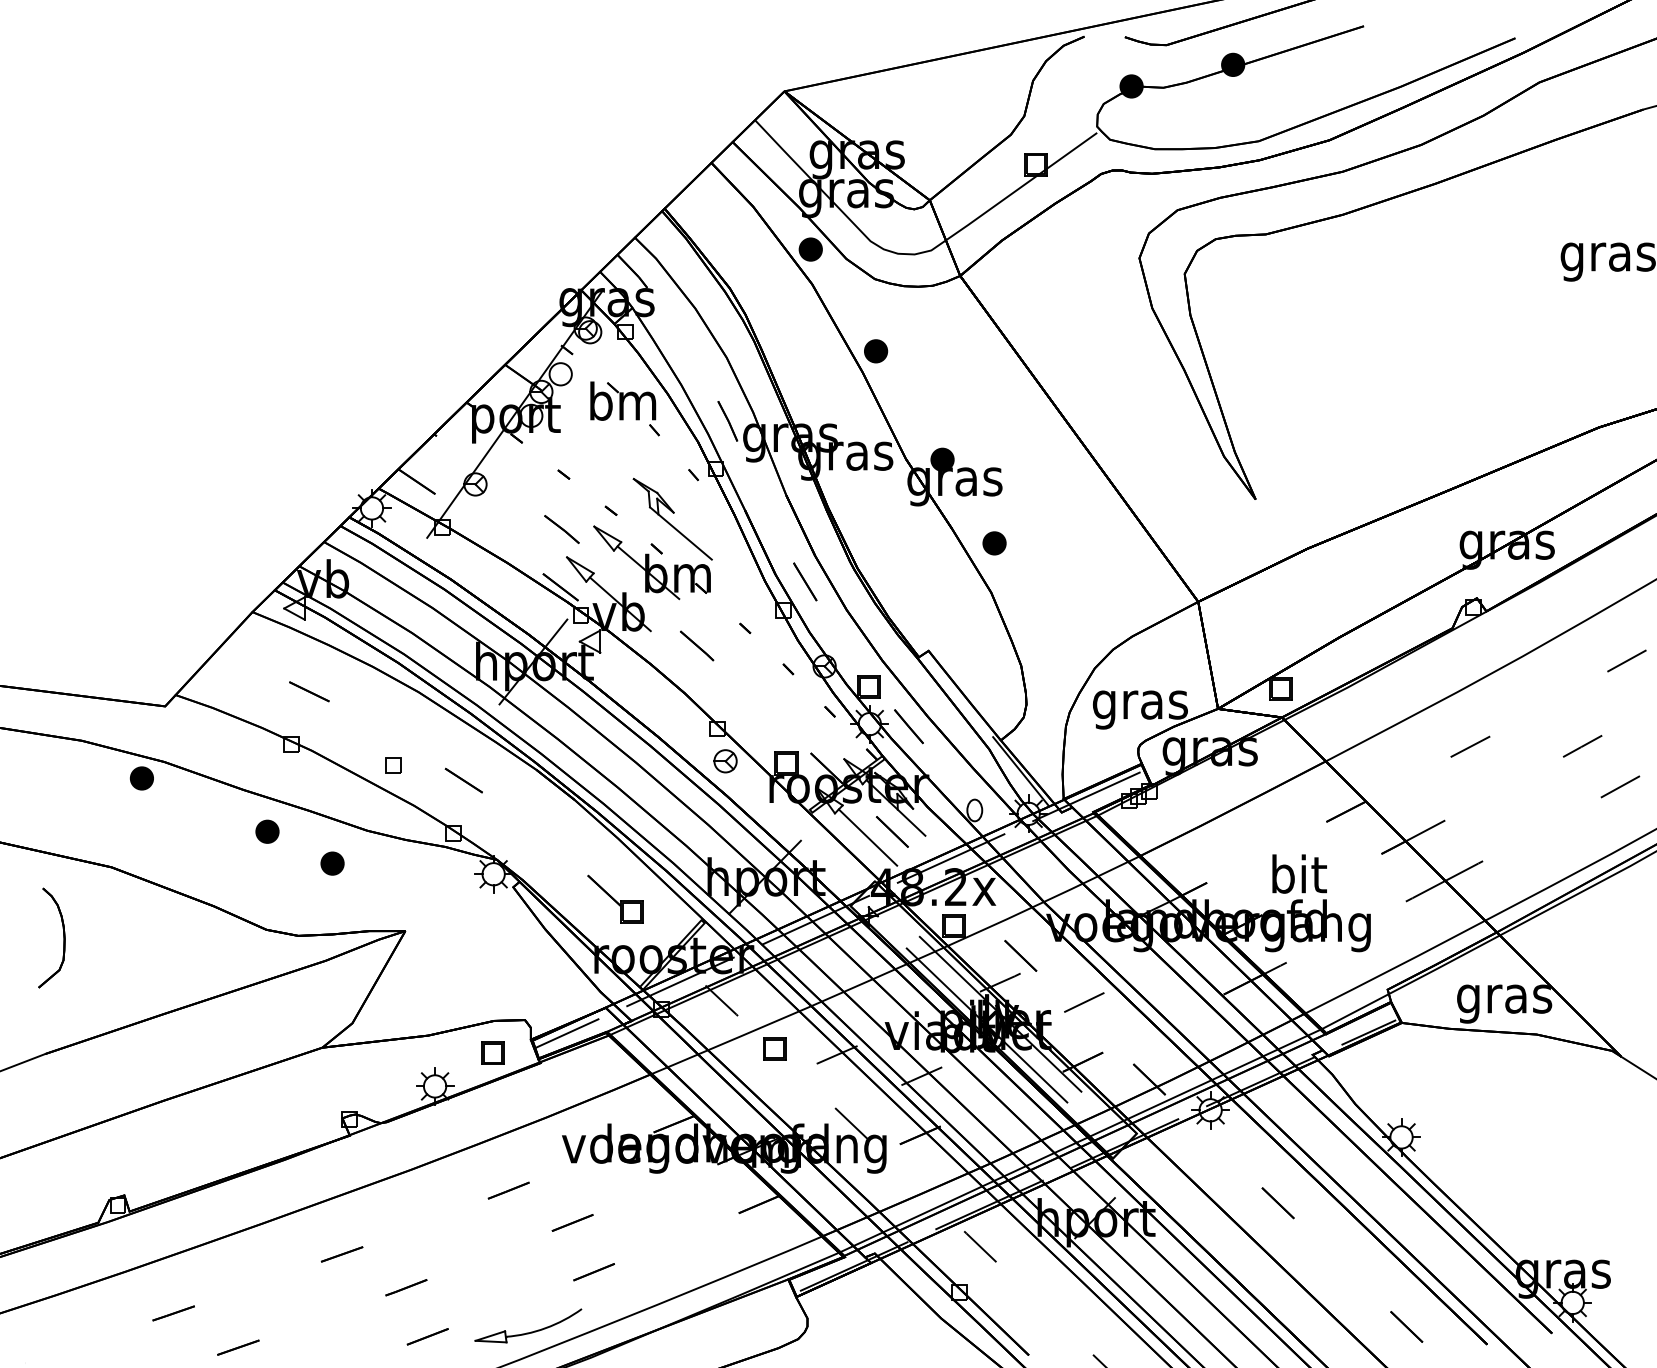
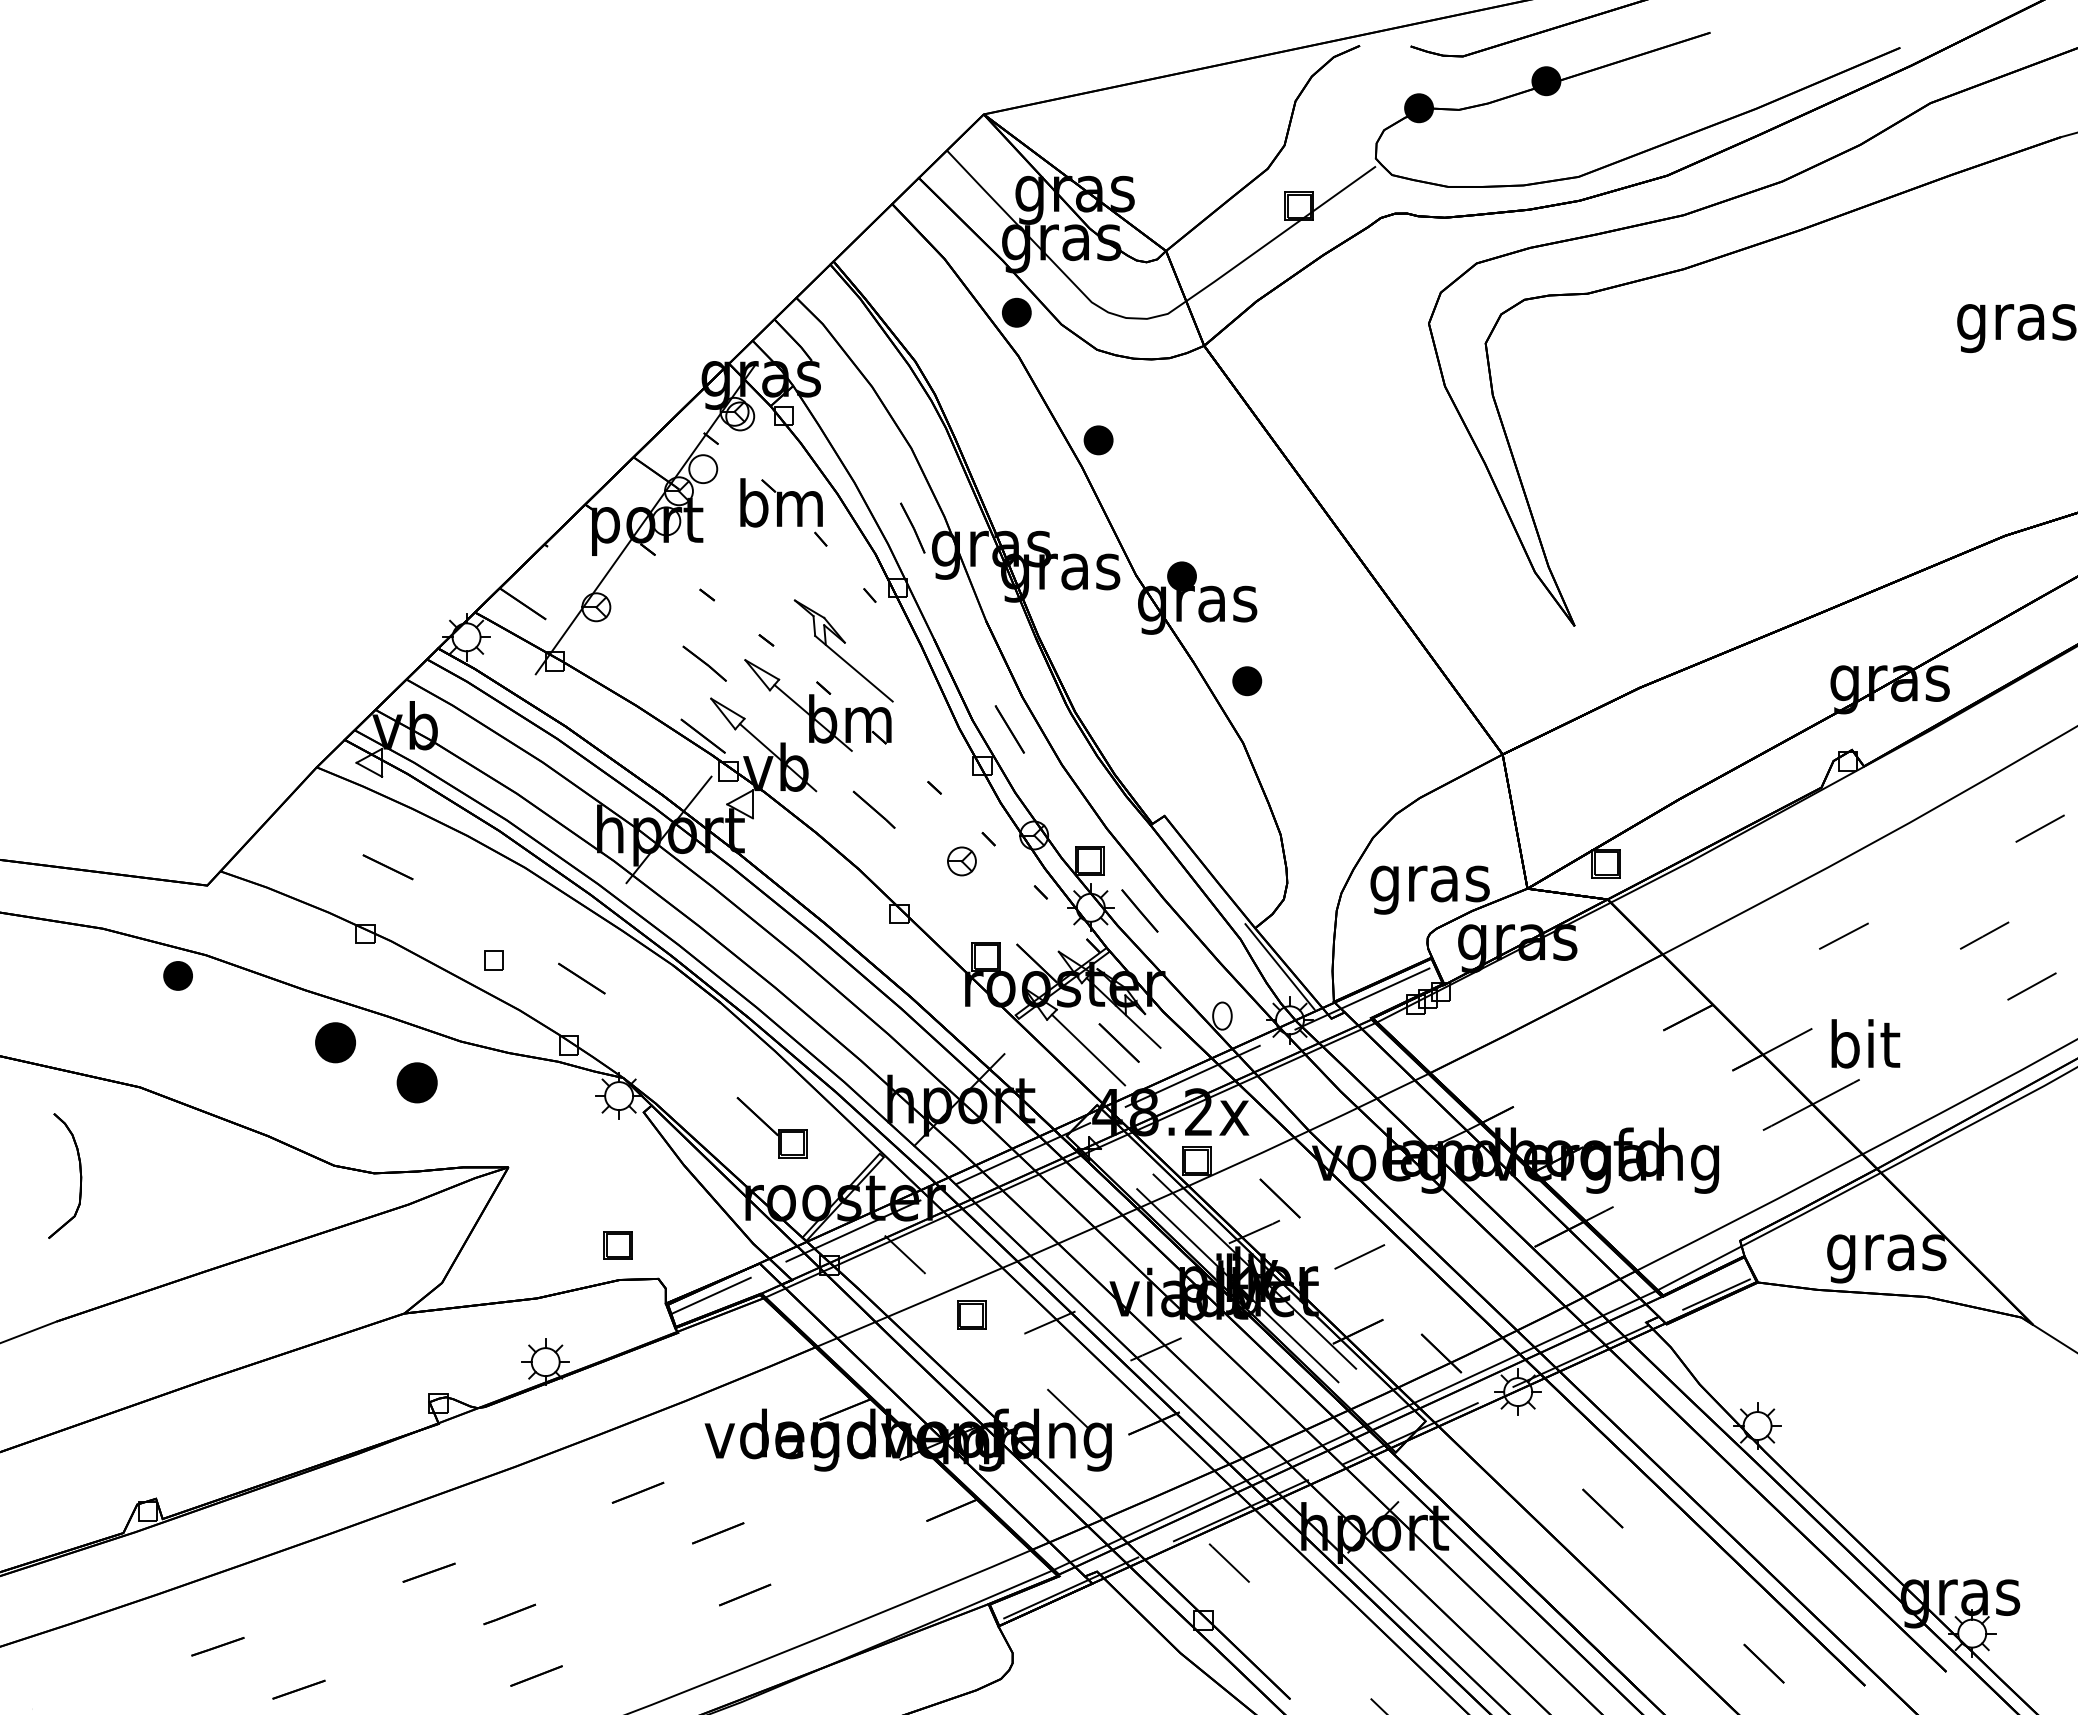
part: (725, 761) -> (961, 861), moved
part: (267, 831) -> (335, 1042), size x1.4
part: (332, 863) -> (416, 1082), size x1.4
text: (1299, 873) -> (1865, 1043), moved
part: (492, 1053) -> (617, 1245), moved
part: (531, 1331) -> (666, 1669), removed

